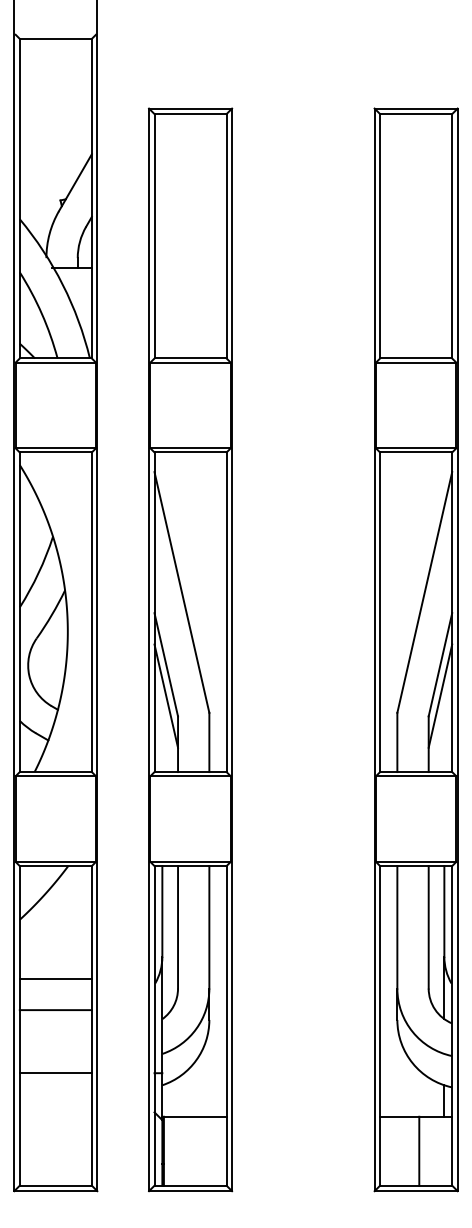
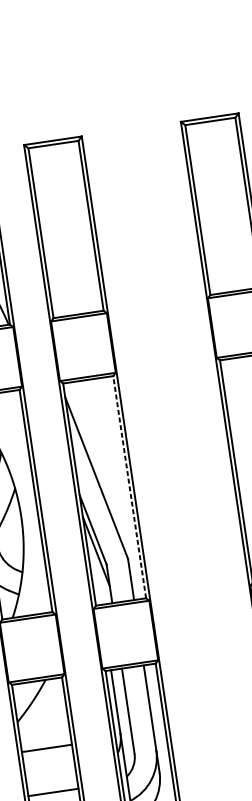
line: (226, 612) -> (129, 487), solid -> dashed
line: (55, 978) -> (46, 748), moved
line: (55, 1010) -> (53, 792), moved

